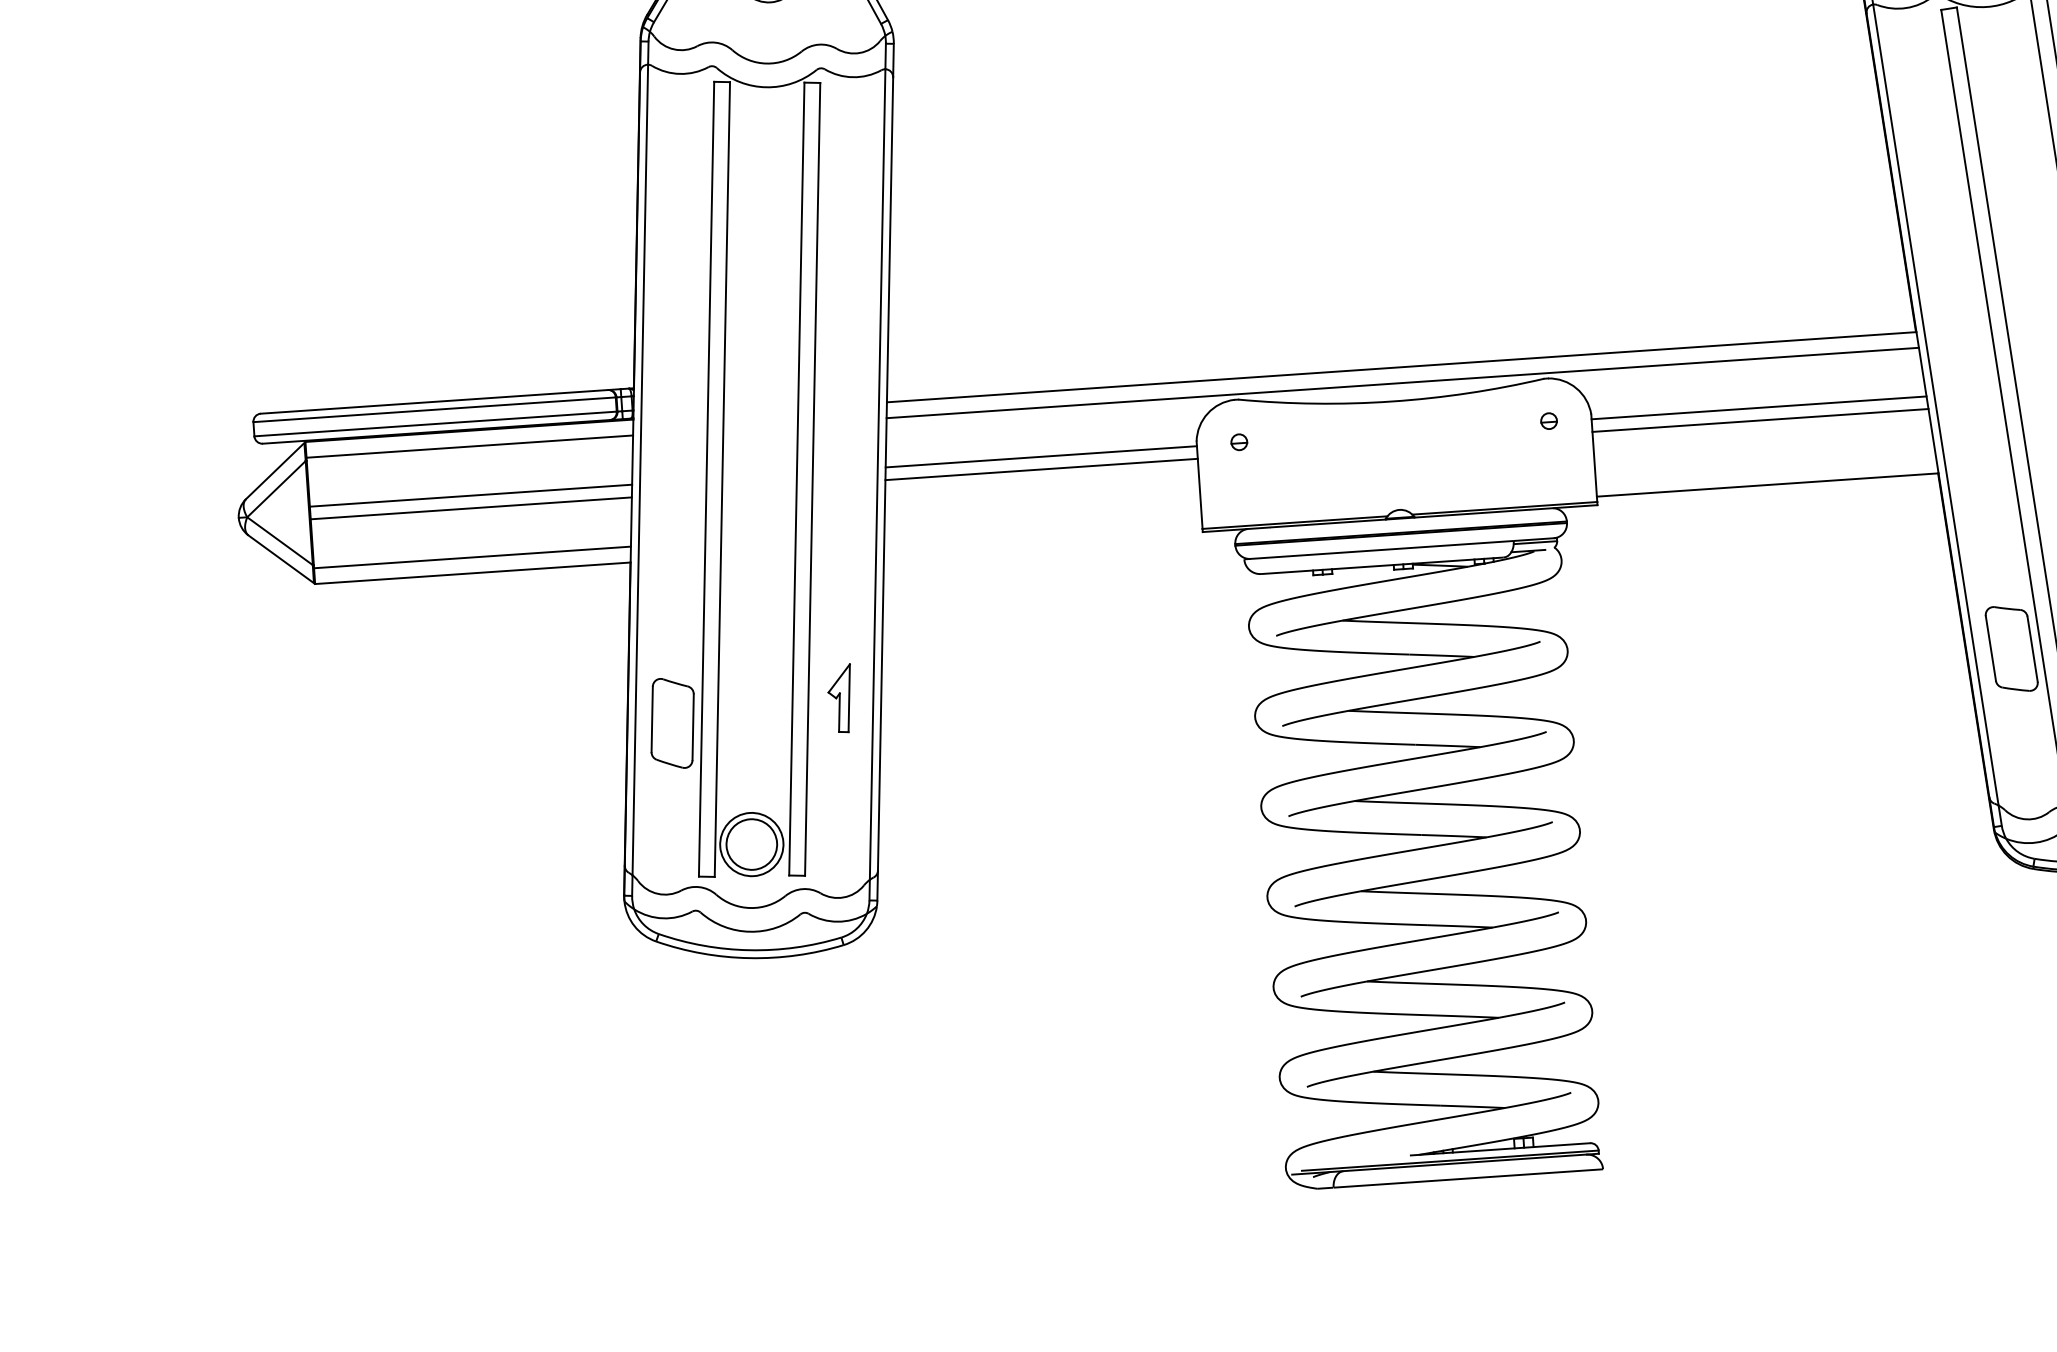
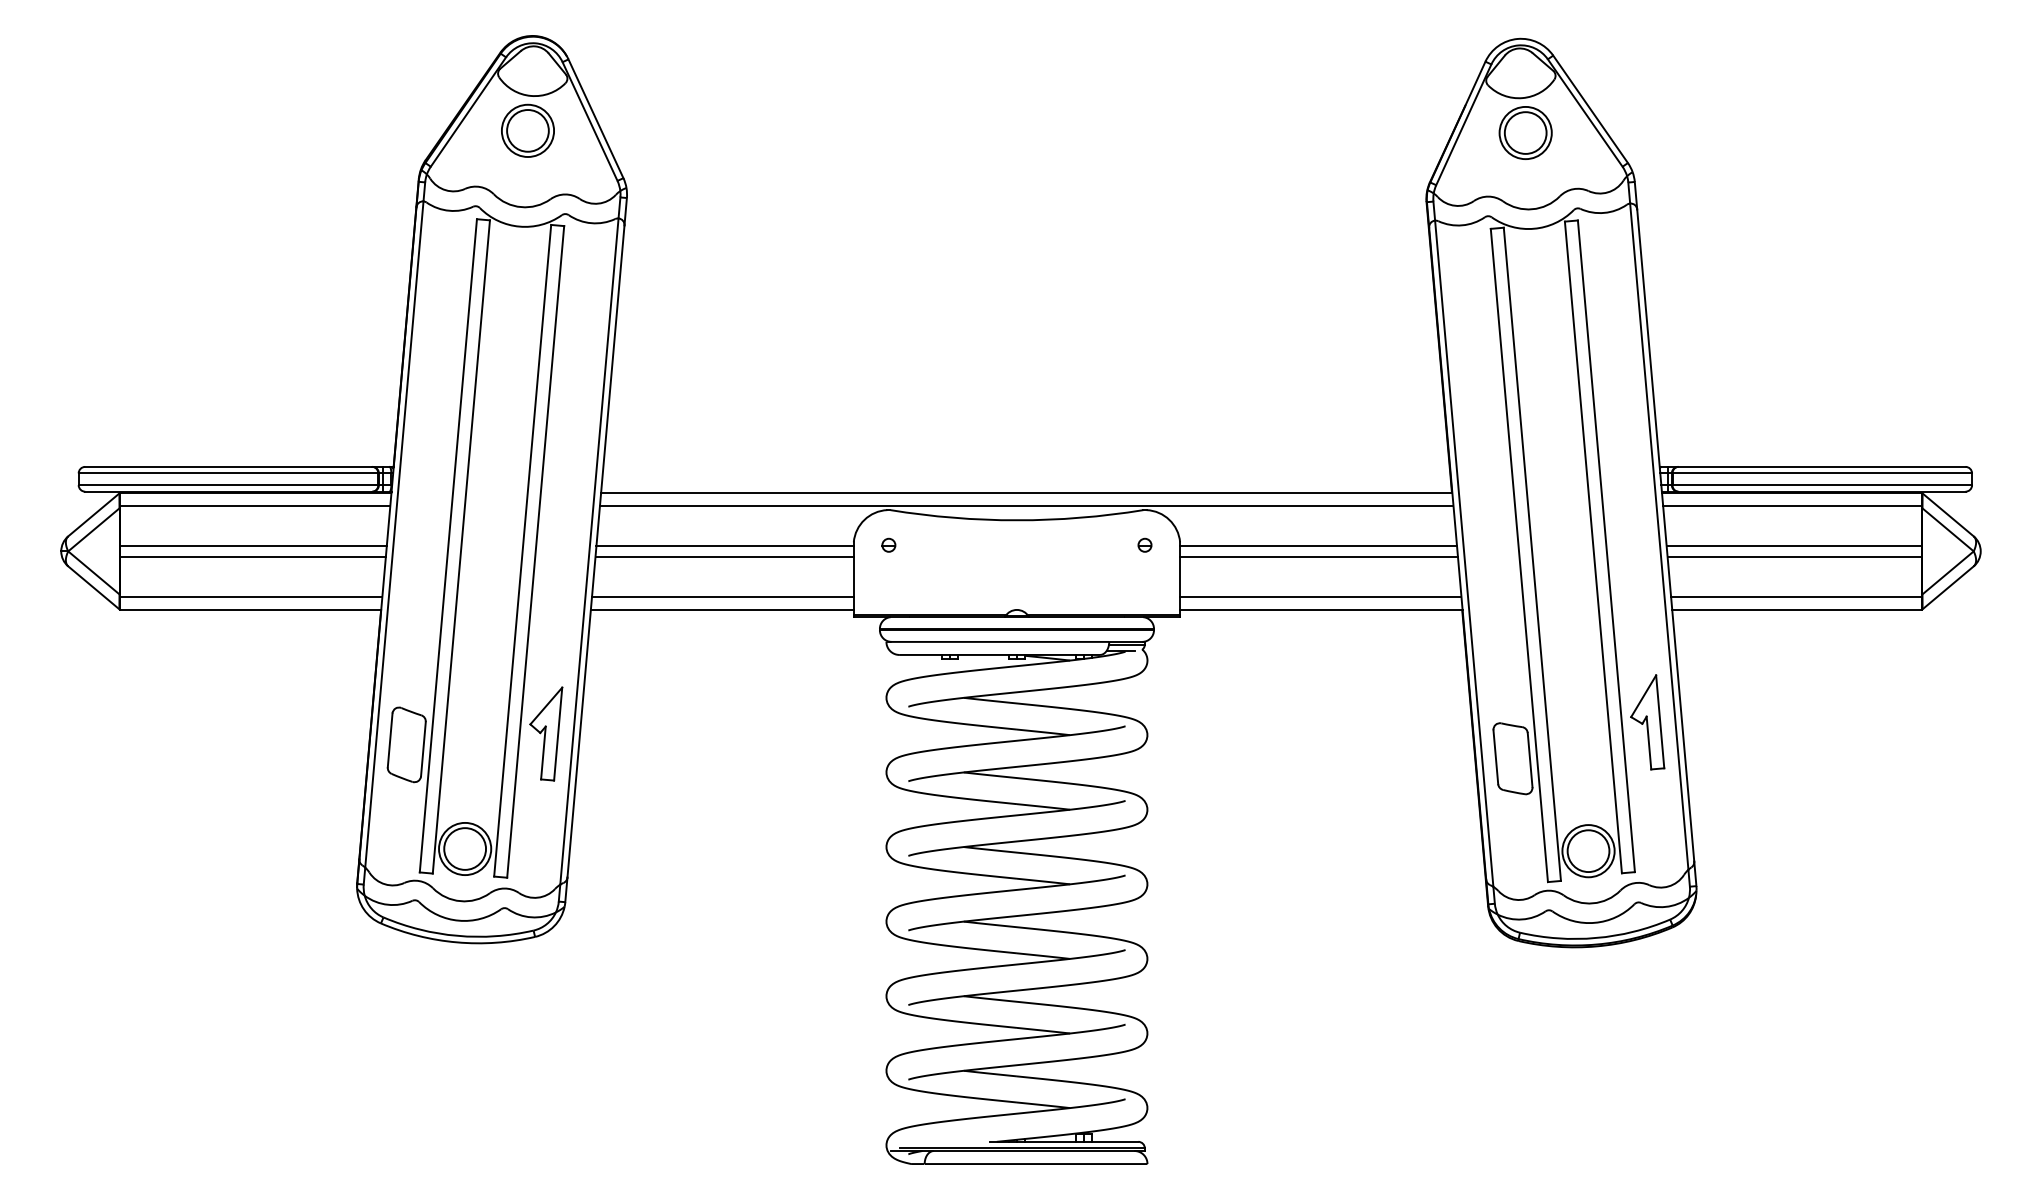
line: (1765, 469) -> (1320, 597), added
line: (1042, 519) -> (722, 597), added
line: (1042, 534) -> (721, 610), added
part: (840, 698) -> (546, 733), size x1.67

